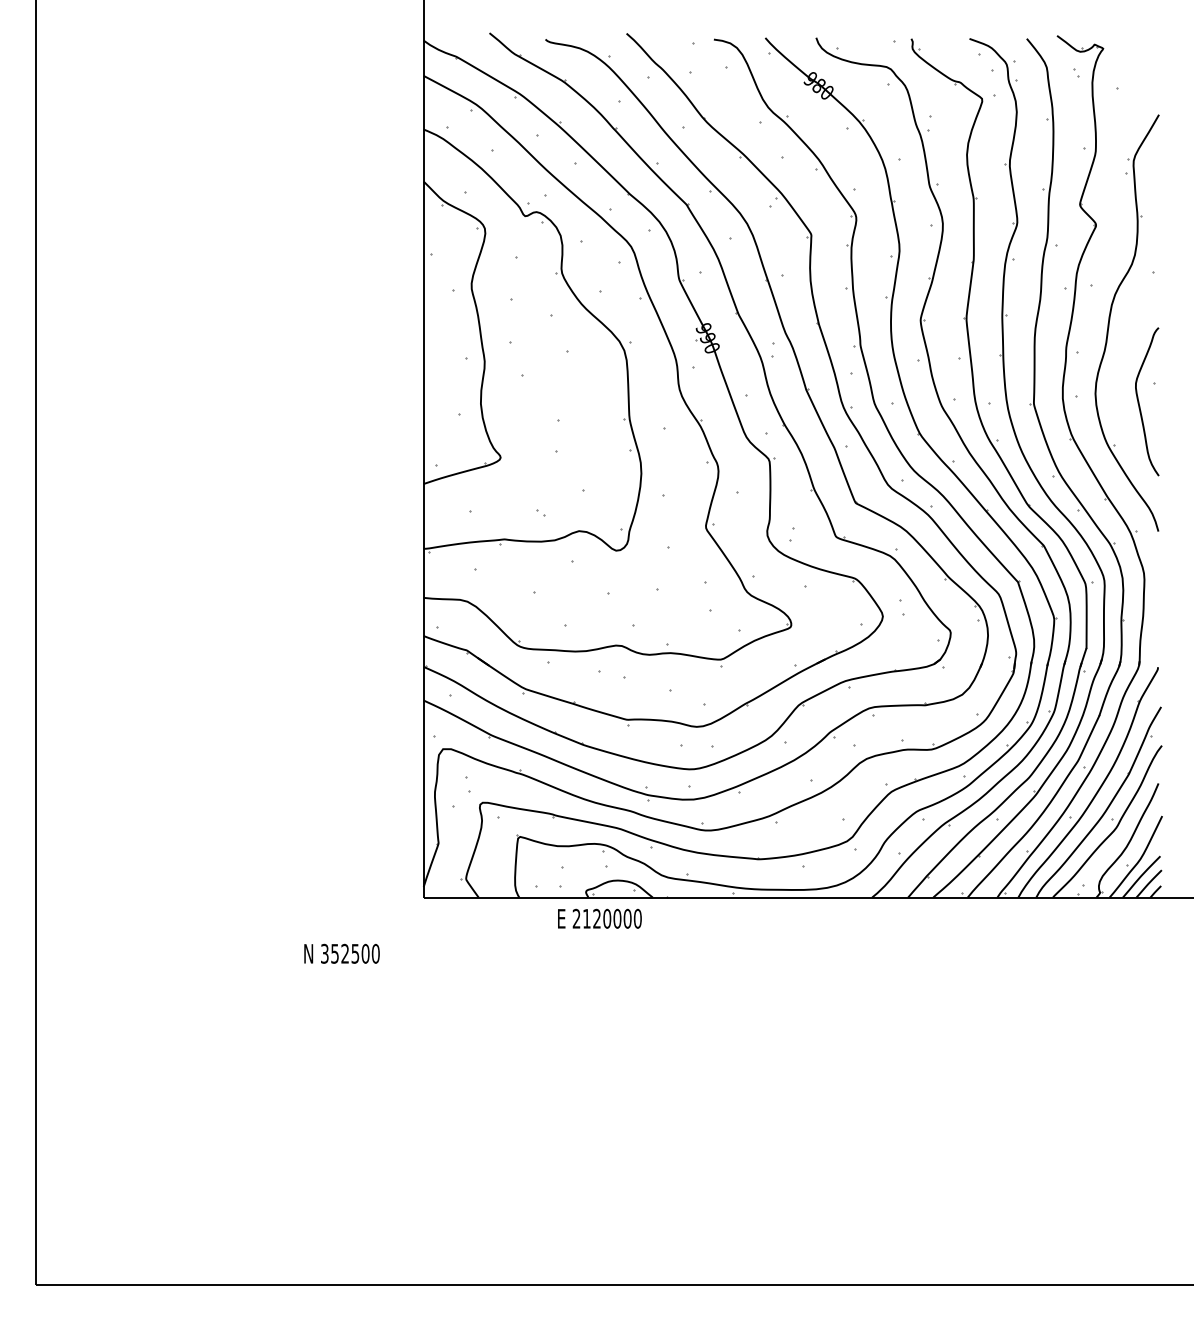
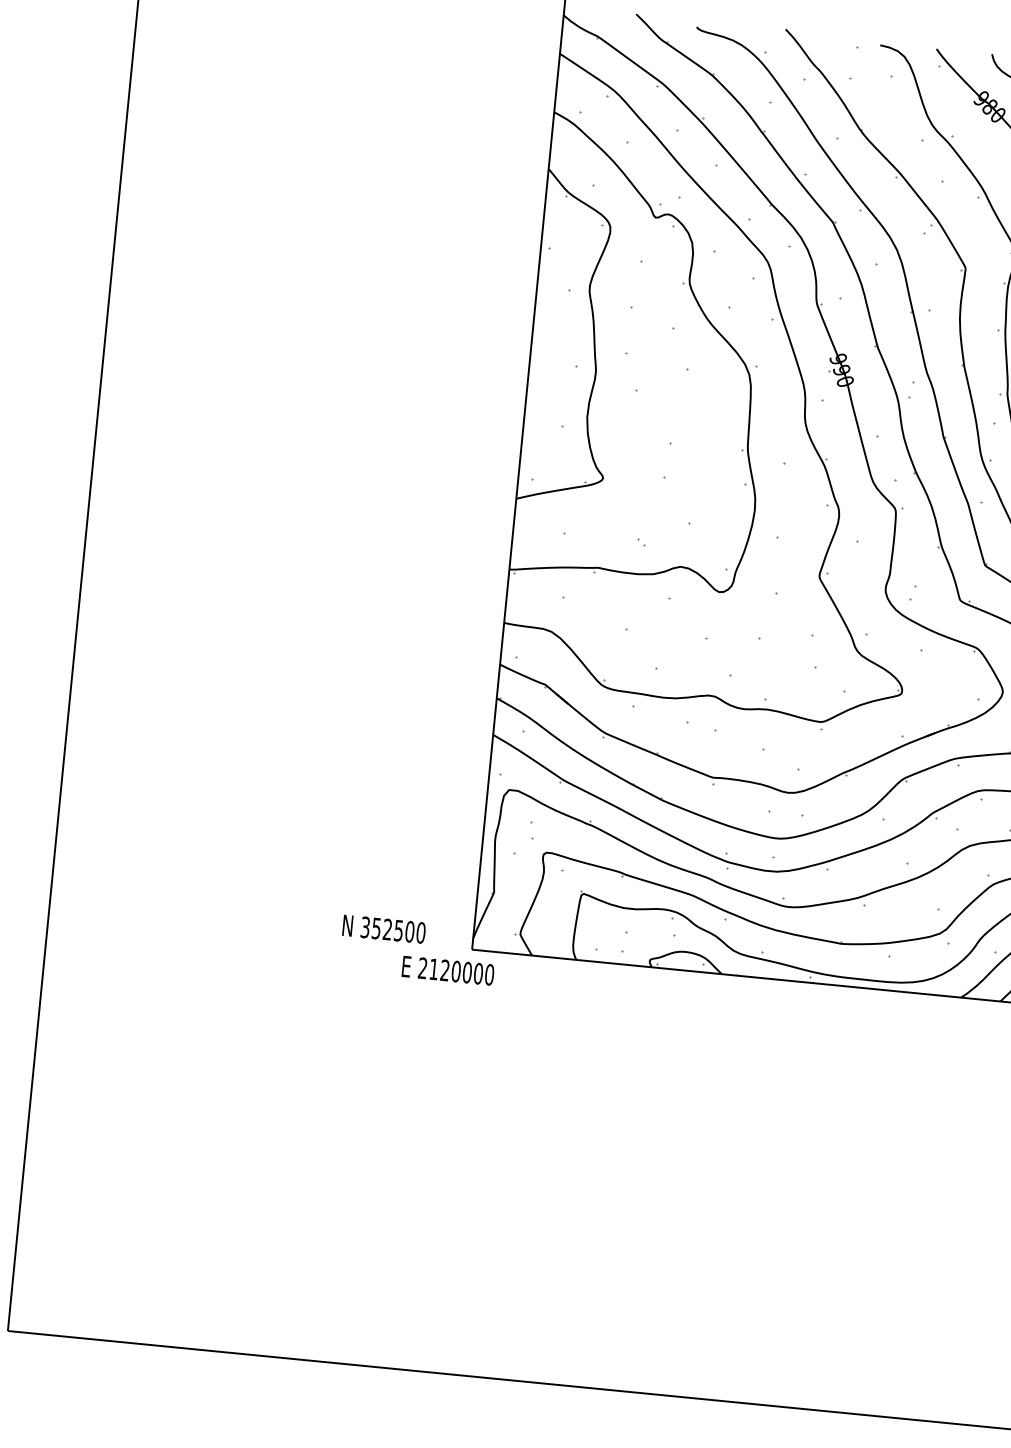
text: (599, 918) -> (447, 970), moved
text: (341, 953) -> (383, 928), moved

